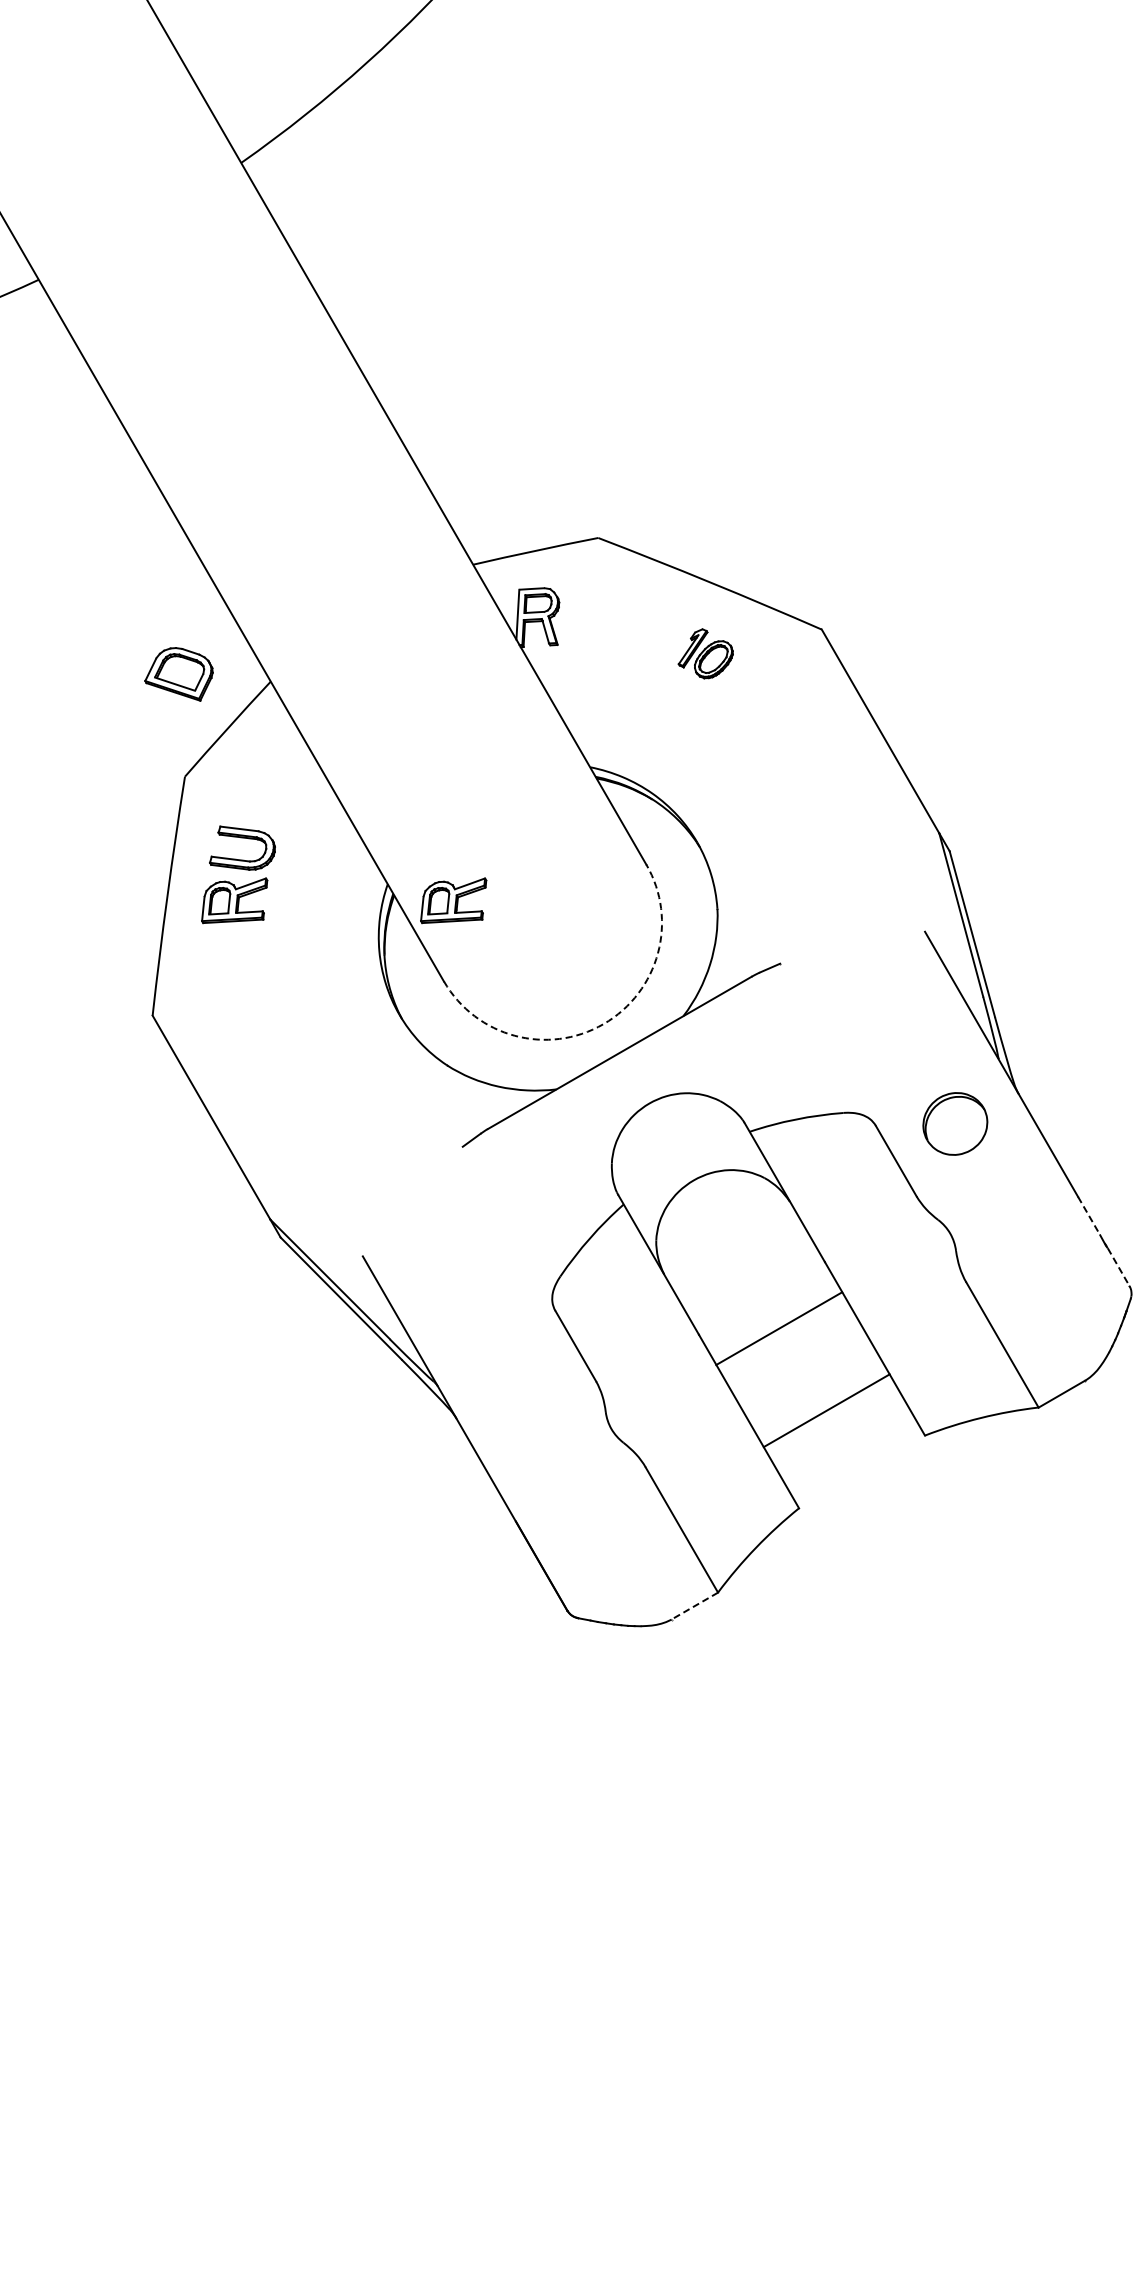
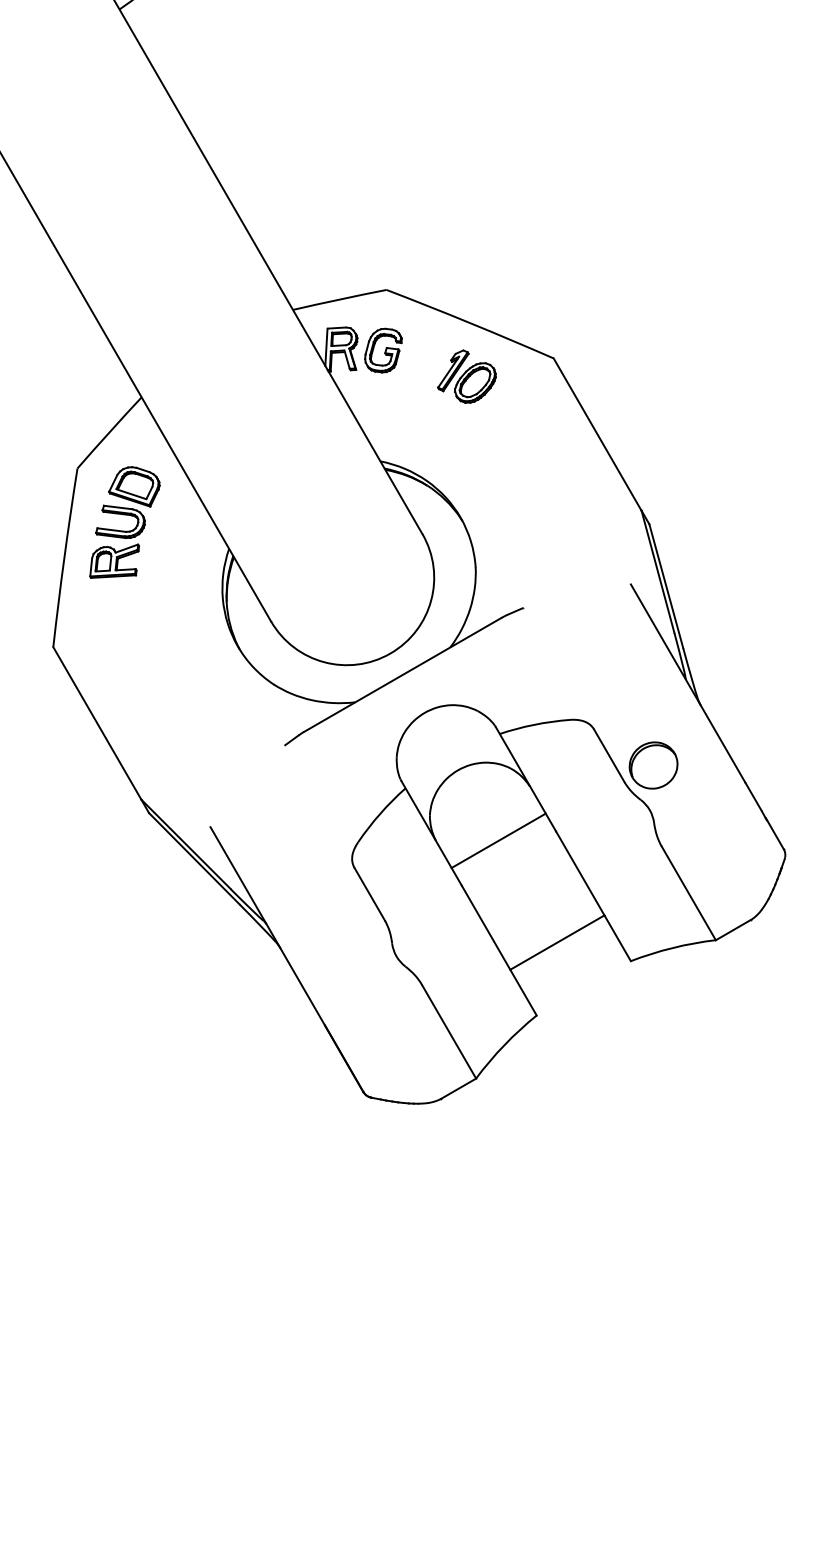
part: (593, 619) -> (382, 350), added
part: (705, 653) -> (466, 376), size x1.43
part: (178, 674) -> (133, 487), moved
part: (453, 900) -> (278, 561), removed
arc: (603, 1024) -> (390, 653), dashed -> solid
part: (955, 1123) -> (653, 765), moved
line: (1088, 1215) -> (753, 796), dashed -> solid
line: (1118, 1267) -> (775, 835), dashed -> solid
line: (779, 1328) -> (498, 840), moved
line: (694, 1606) -> (458, 1088), dashed -> solid

